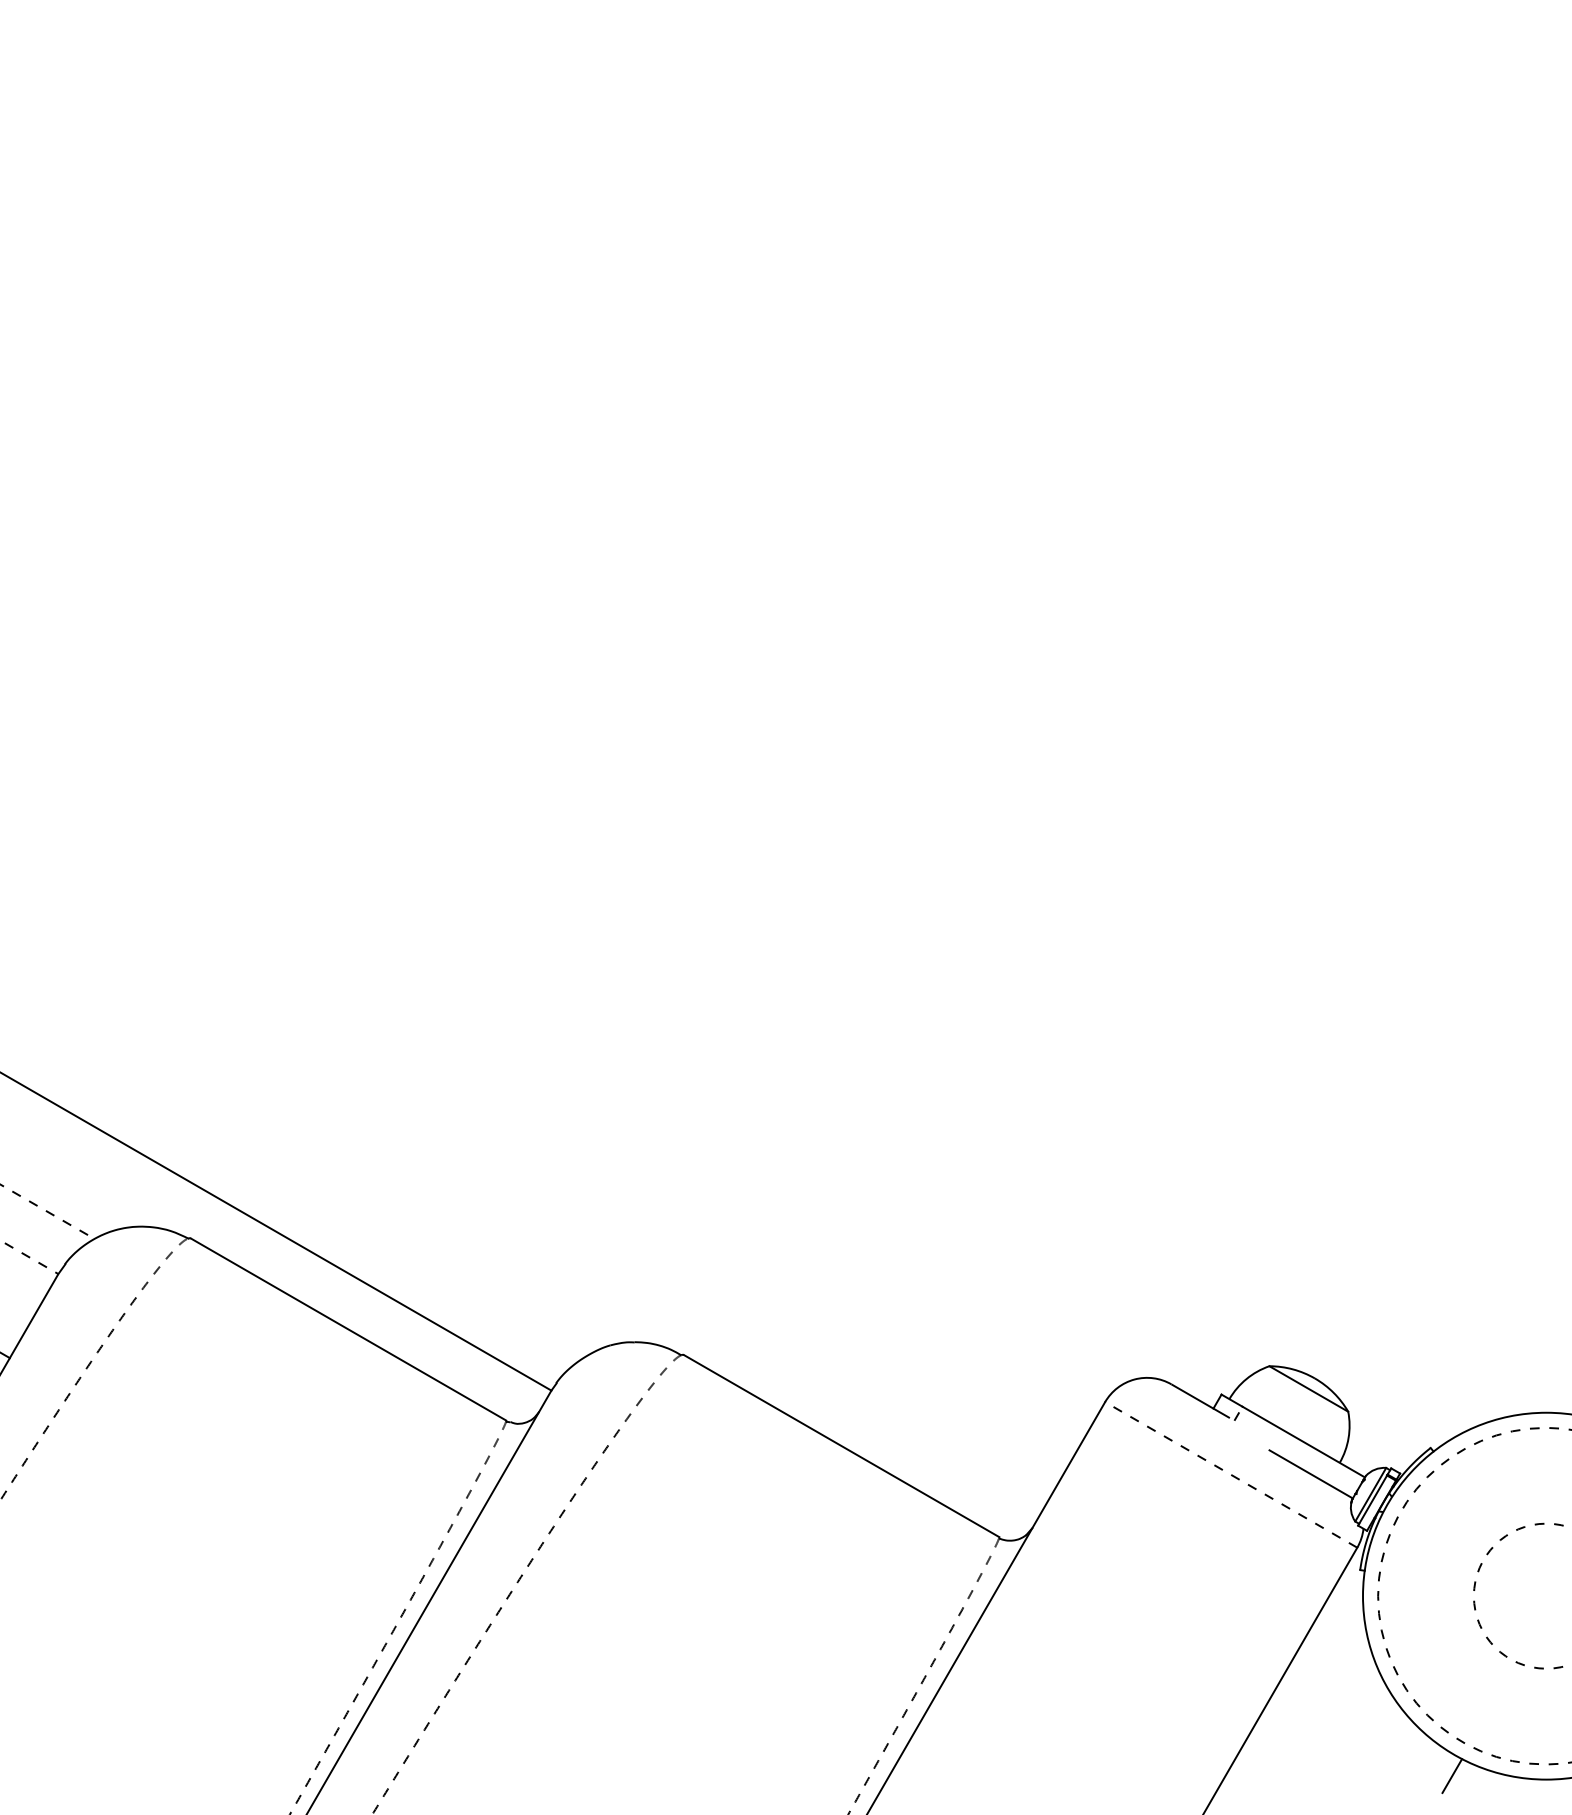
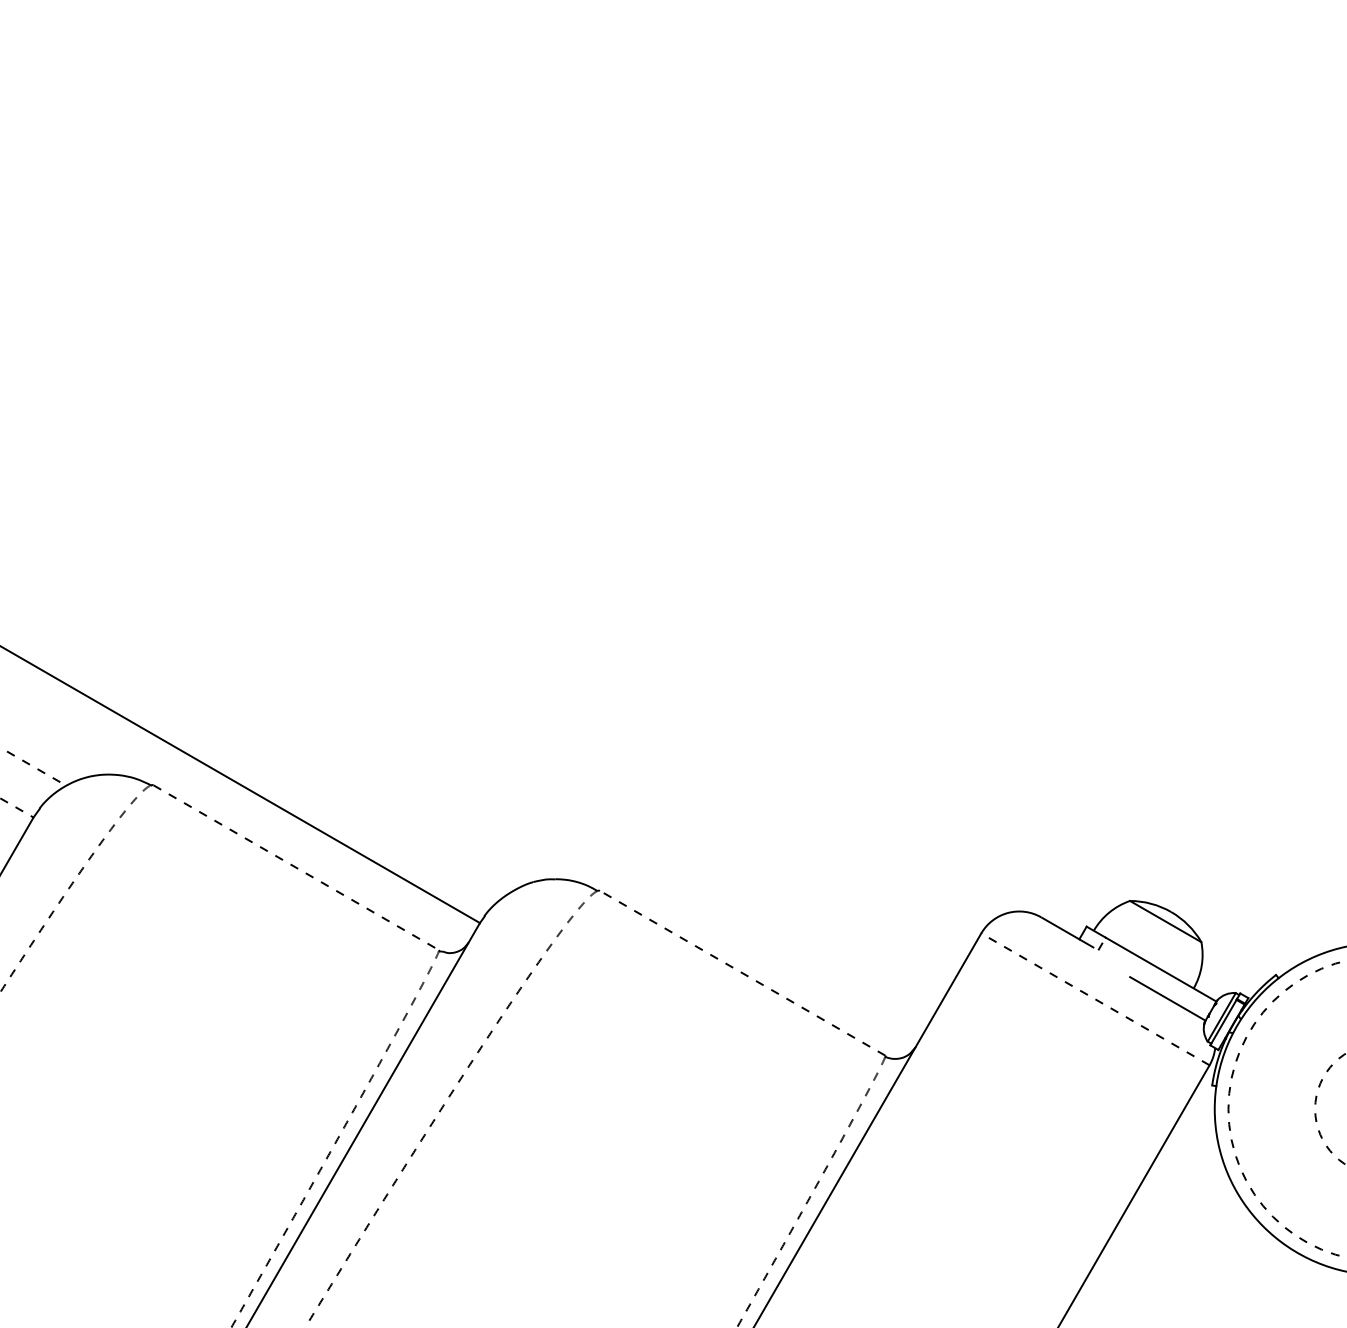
line: (348, 1329) -> (296, 867), solid -> dashed
line: (841, 1446) -> (742, 973), solid -> dashed
line: (1452, 1776) -> (1295, 1272), removed

